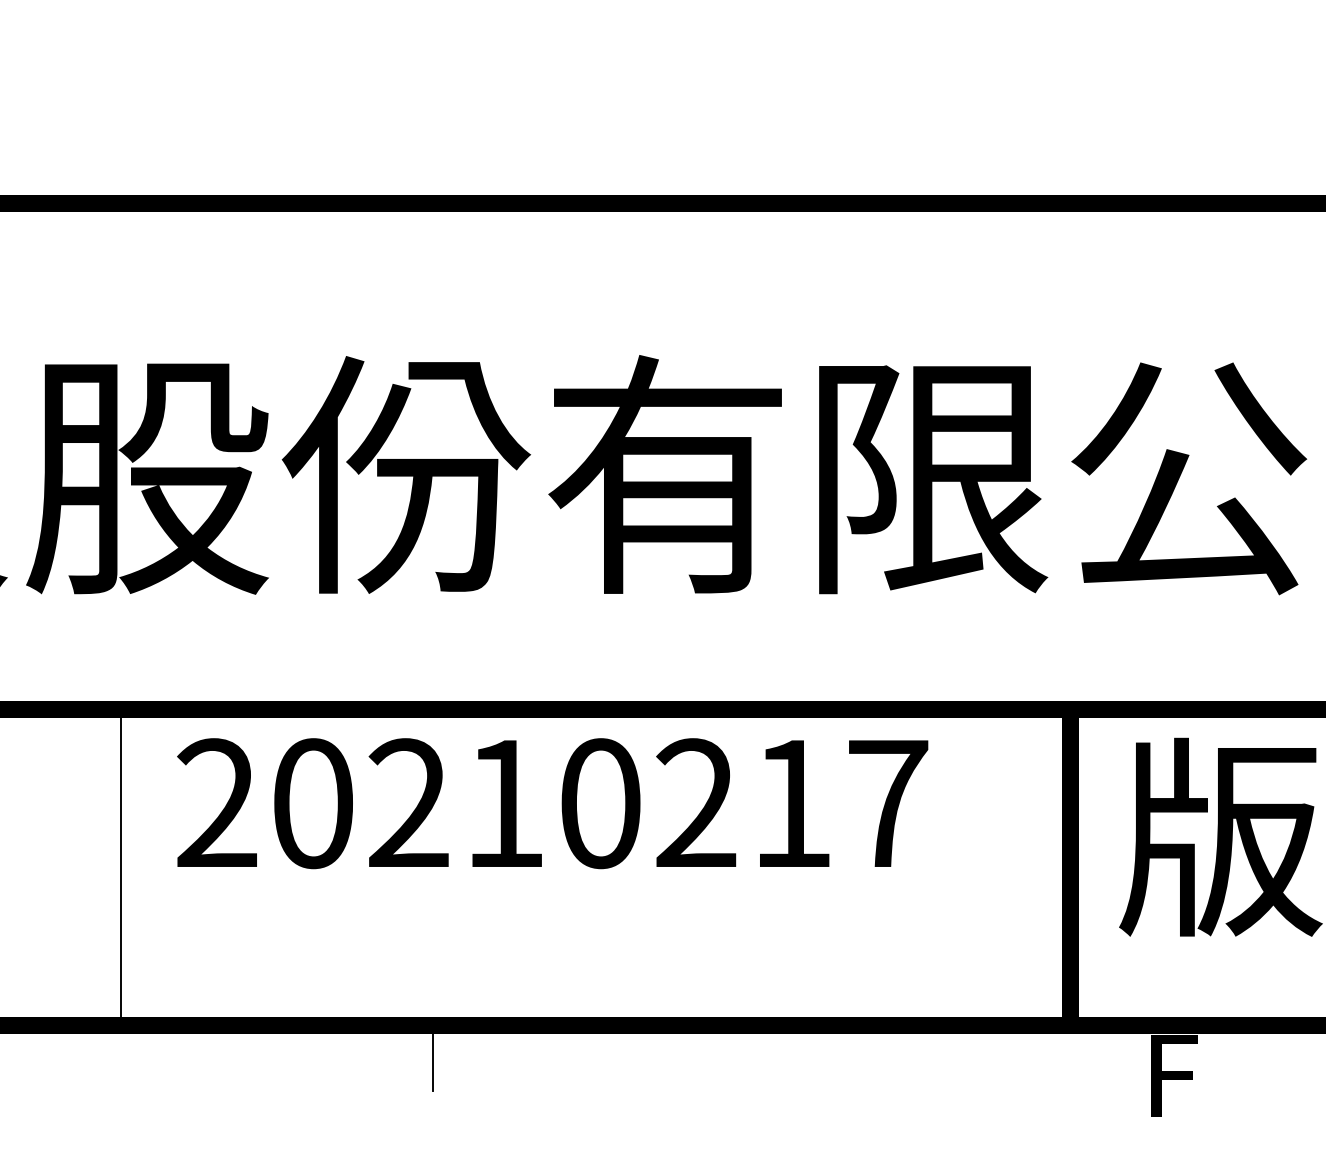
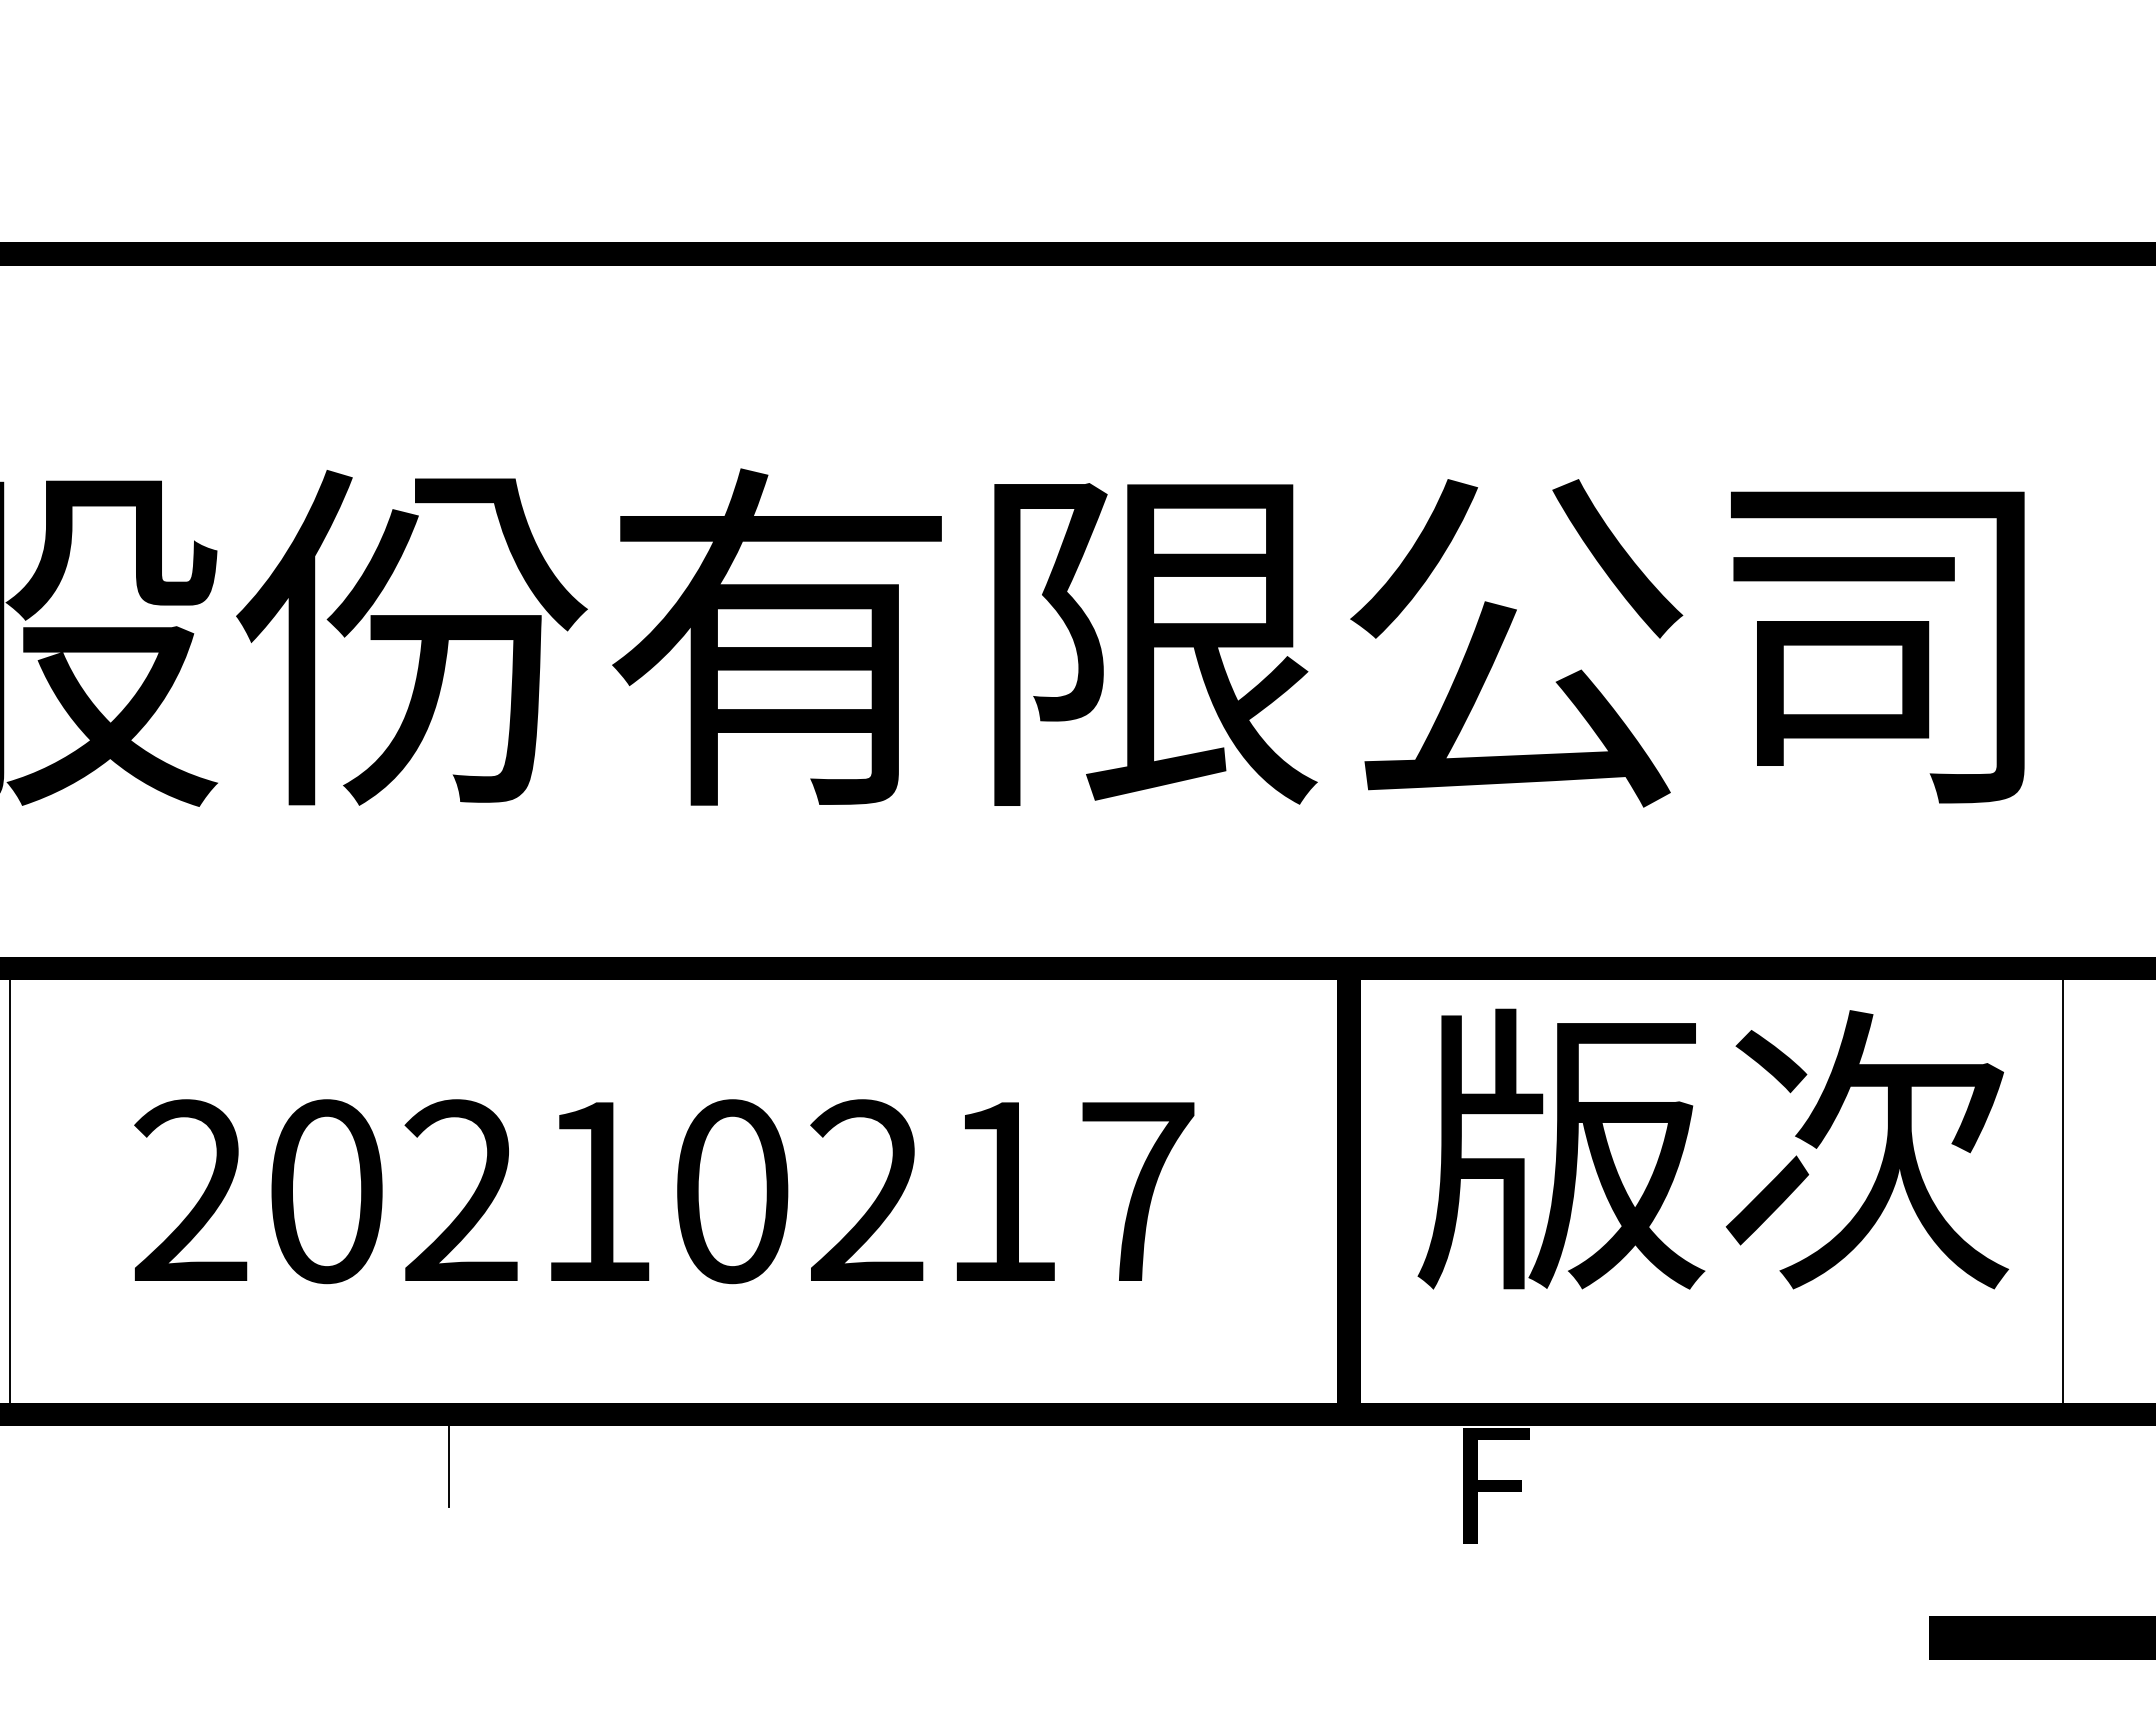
text: (552, 803) -> (664, 1191), moved

